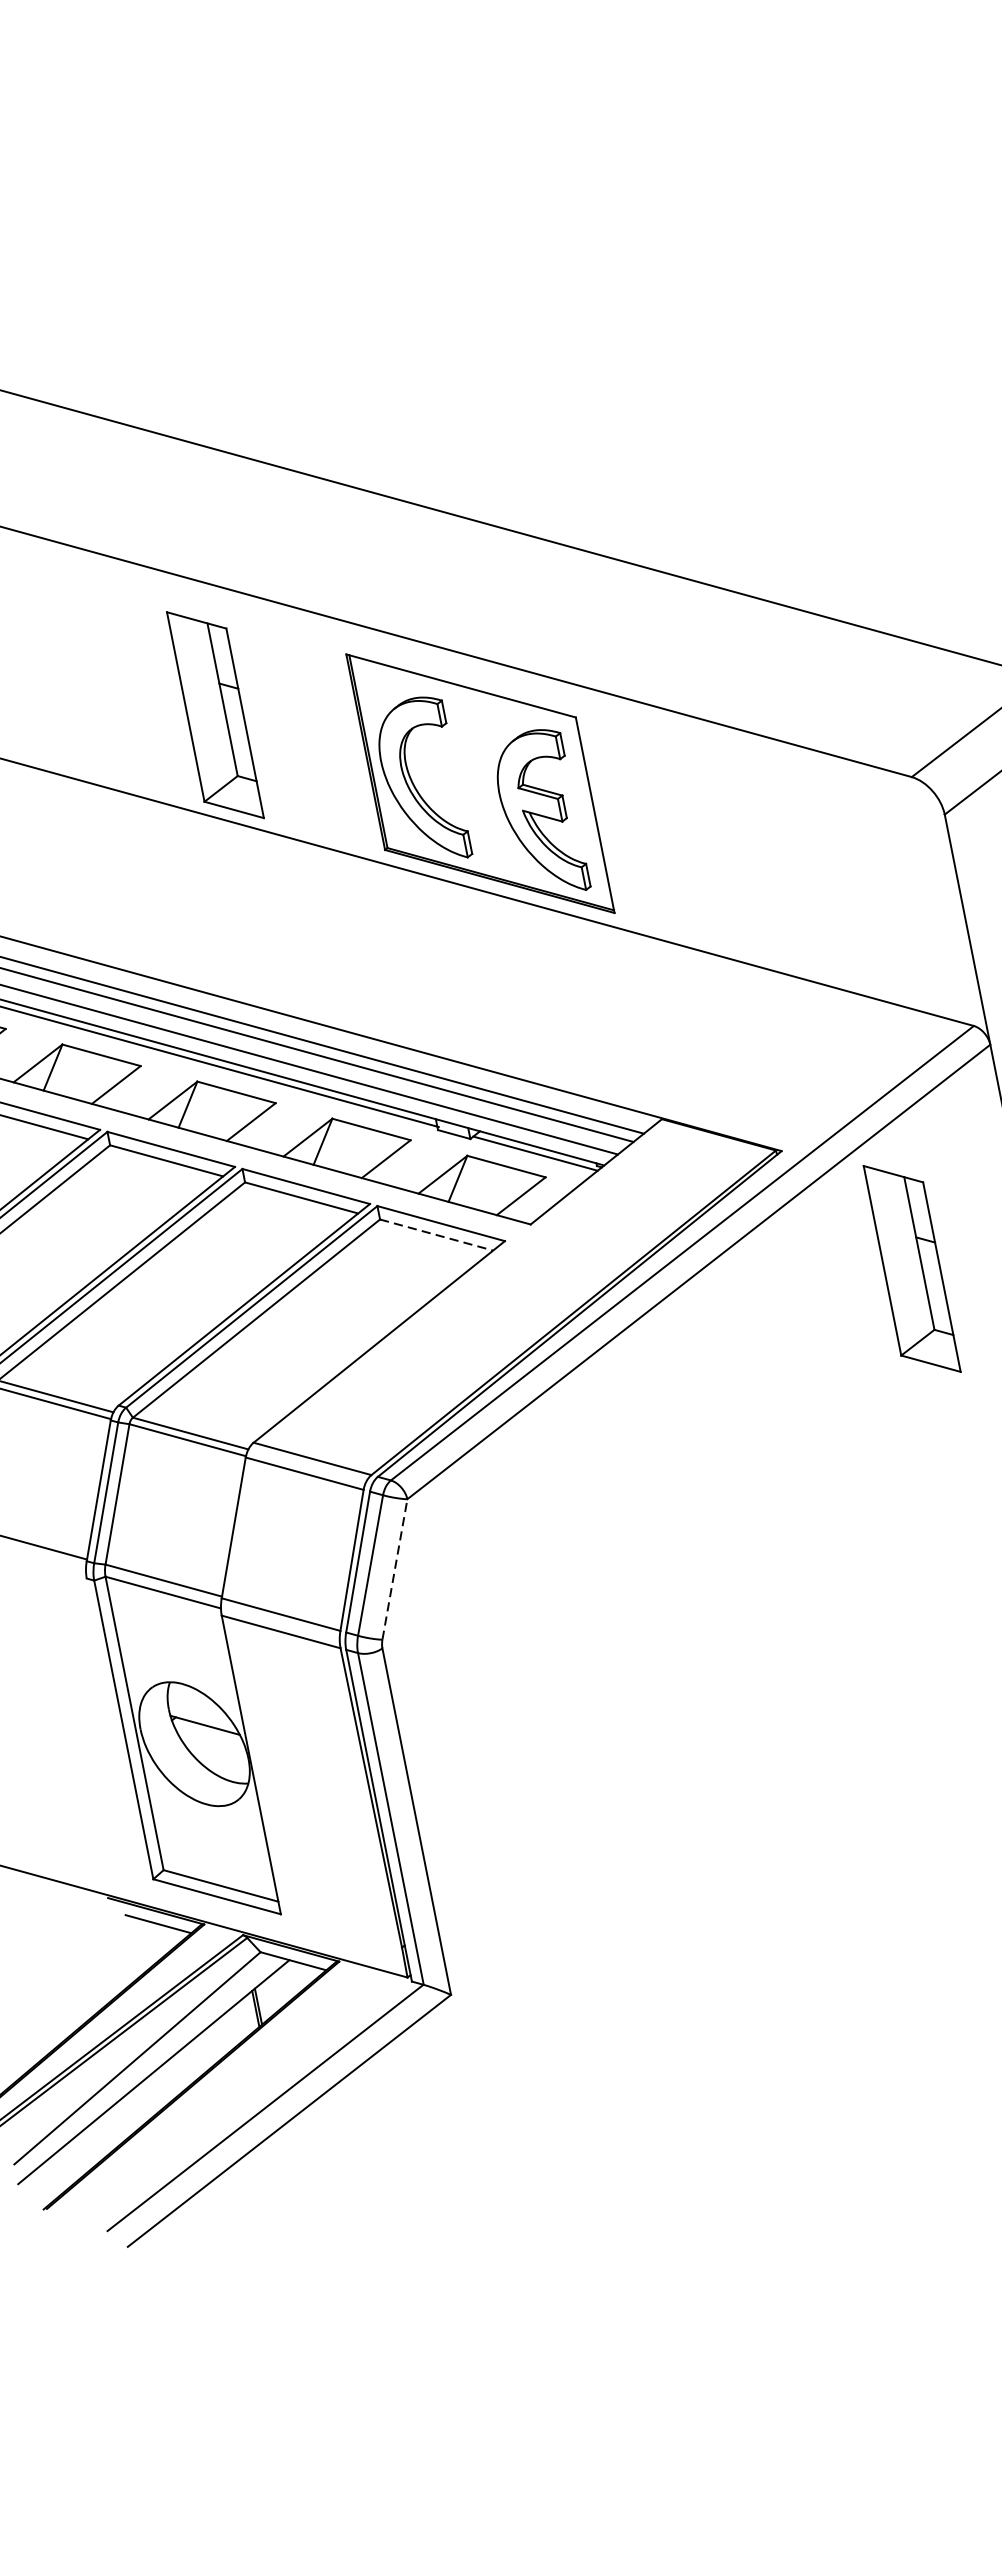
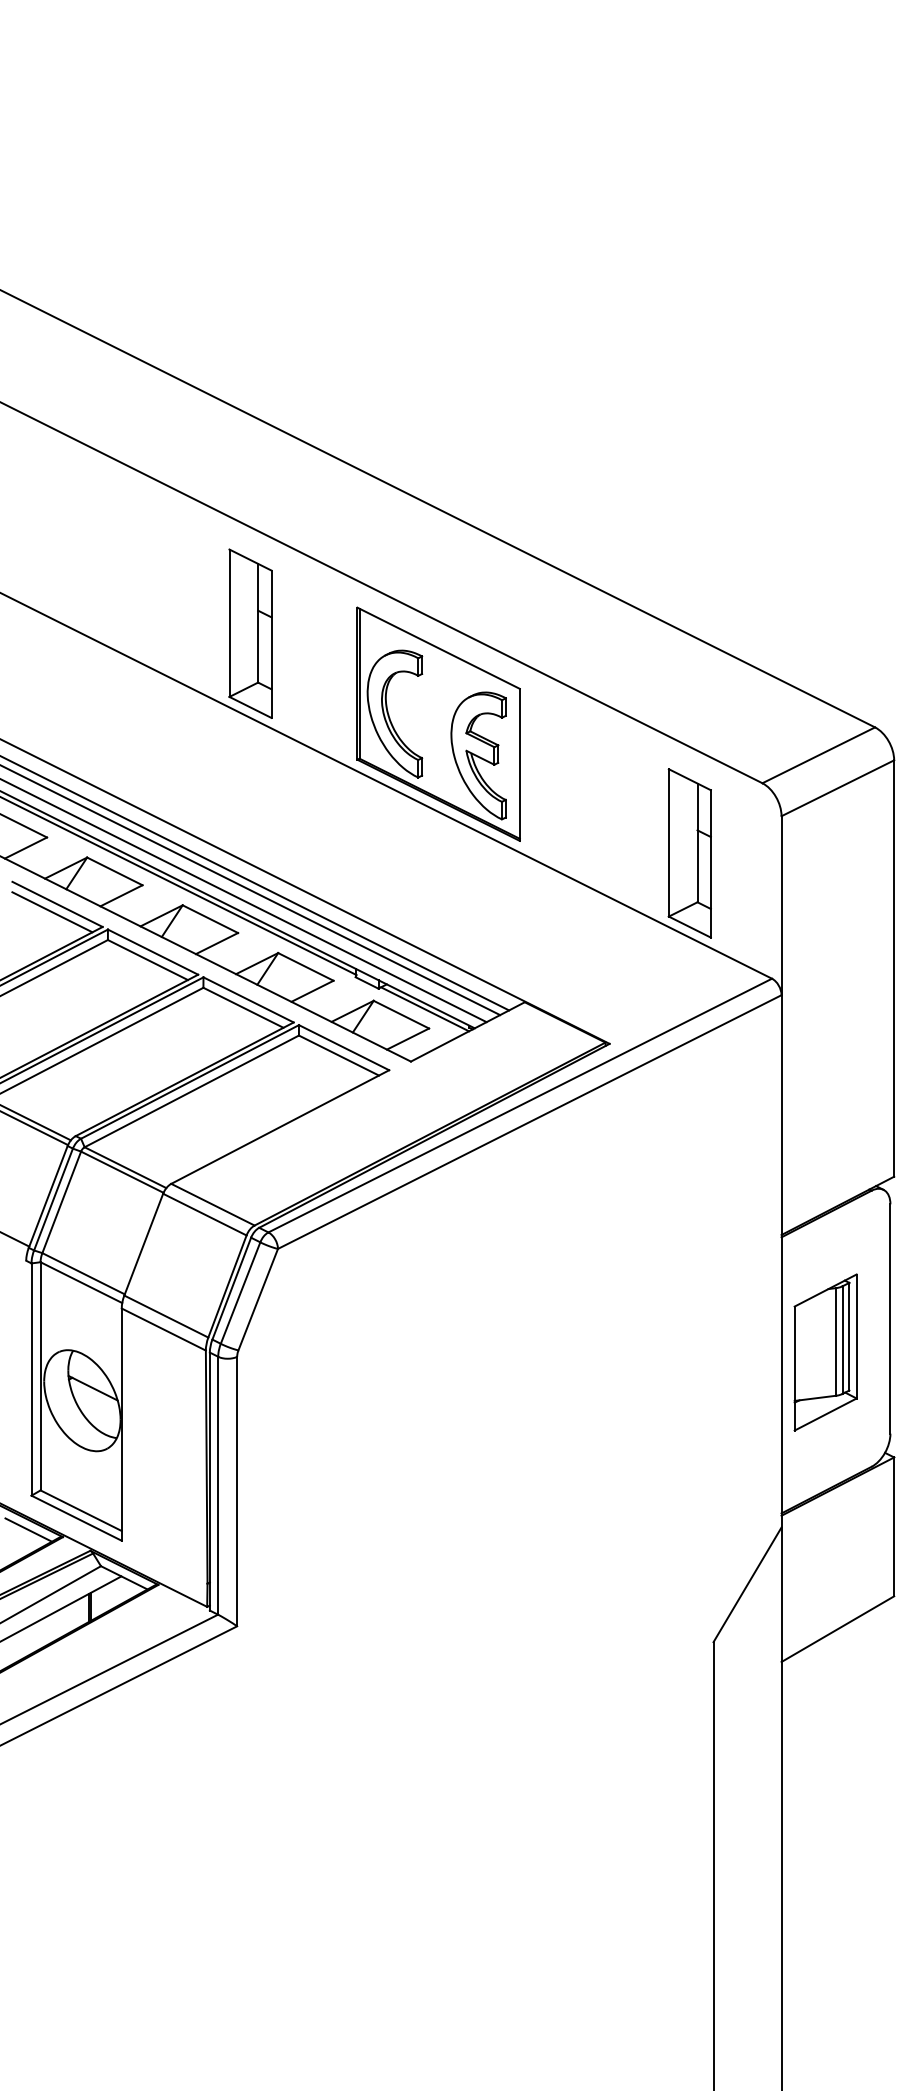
line: (435, 1235) -> (338, 1055), dashed -> solid
part: (911, 1269) -> (689, 853), moved
line: (395, 1569) -> (258, 1299), dashed -> solid

